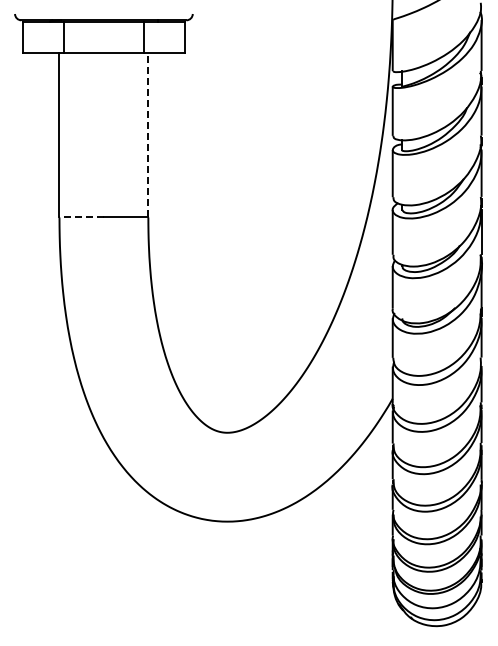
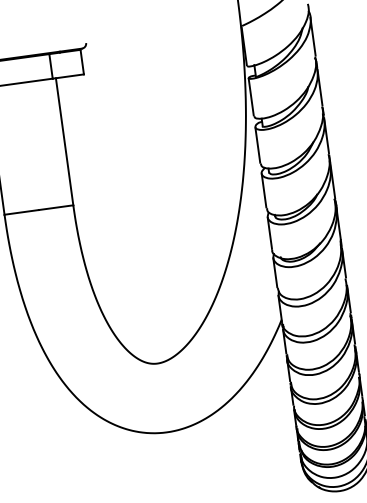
line: (148, 134) -> (64, 141), dashed -> solid
line: (81, 217) -> (21, 212), dashed -> solid

